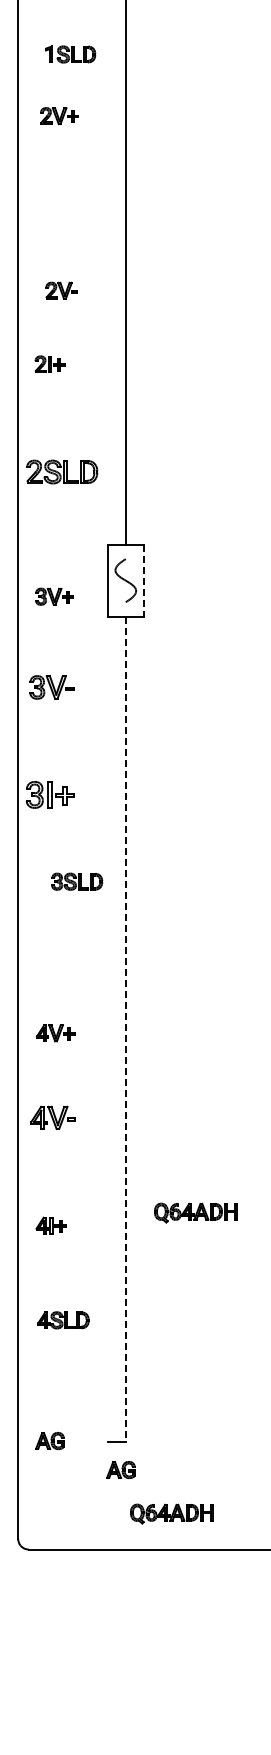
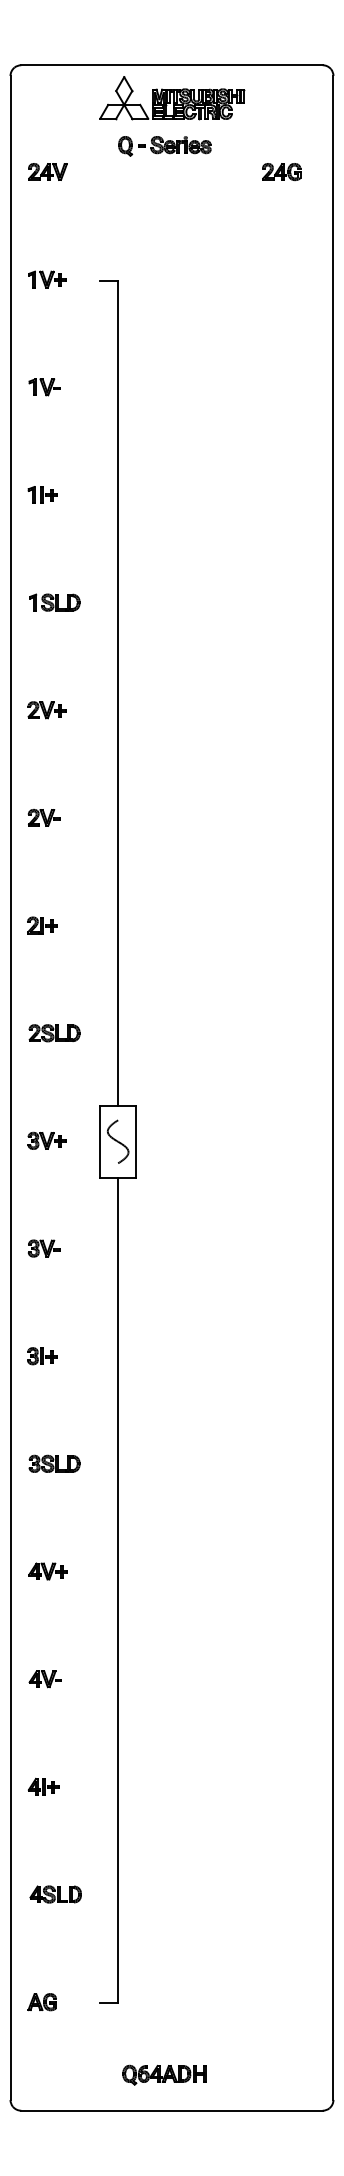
part: (70, 54) -> (54, 602), moved
part: (59, 116) -> (46, 710), moved
part: (61, 290) -> (43, 817), moved
part: (62, 472) -> (54, 1033), size x0.71
line: (144, 580) -> (136, 1141), dashed -> solid
part: (54, 596) -> (46, 1140), moved
part: (51, 687) -> (43, 1248), size x0.71
part: (50, 795) -> (42, 1356), size x0.62
part: (77, 881) -> (54, 1463), moved
line: (126, 1029) -> (118, 1590), dashed -> solid
part: (55, 1033) -> (47, 1571), moved
part: (52, 1118) -> (44, 1679), size x0.71
part: (196, 1212) -> (188, 1773), removed
part: (63, 1320) -> (55, 1894), moved
part: (120, 1470) -> (112, 2031), removed

